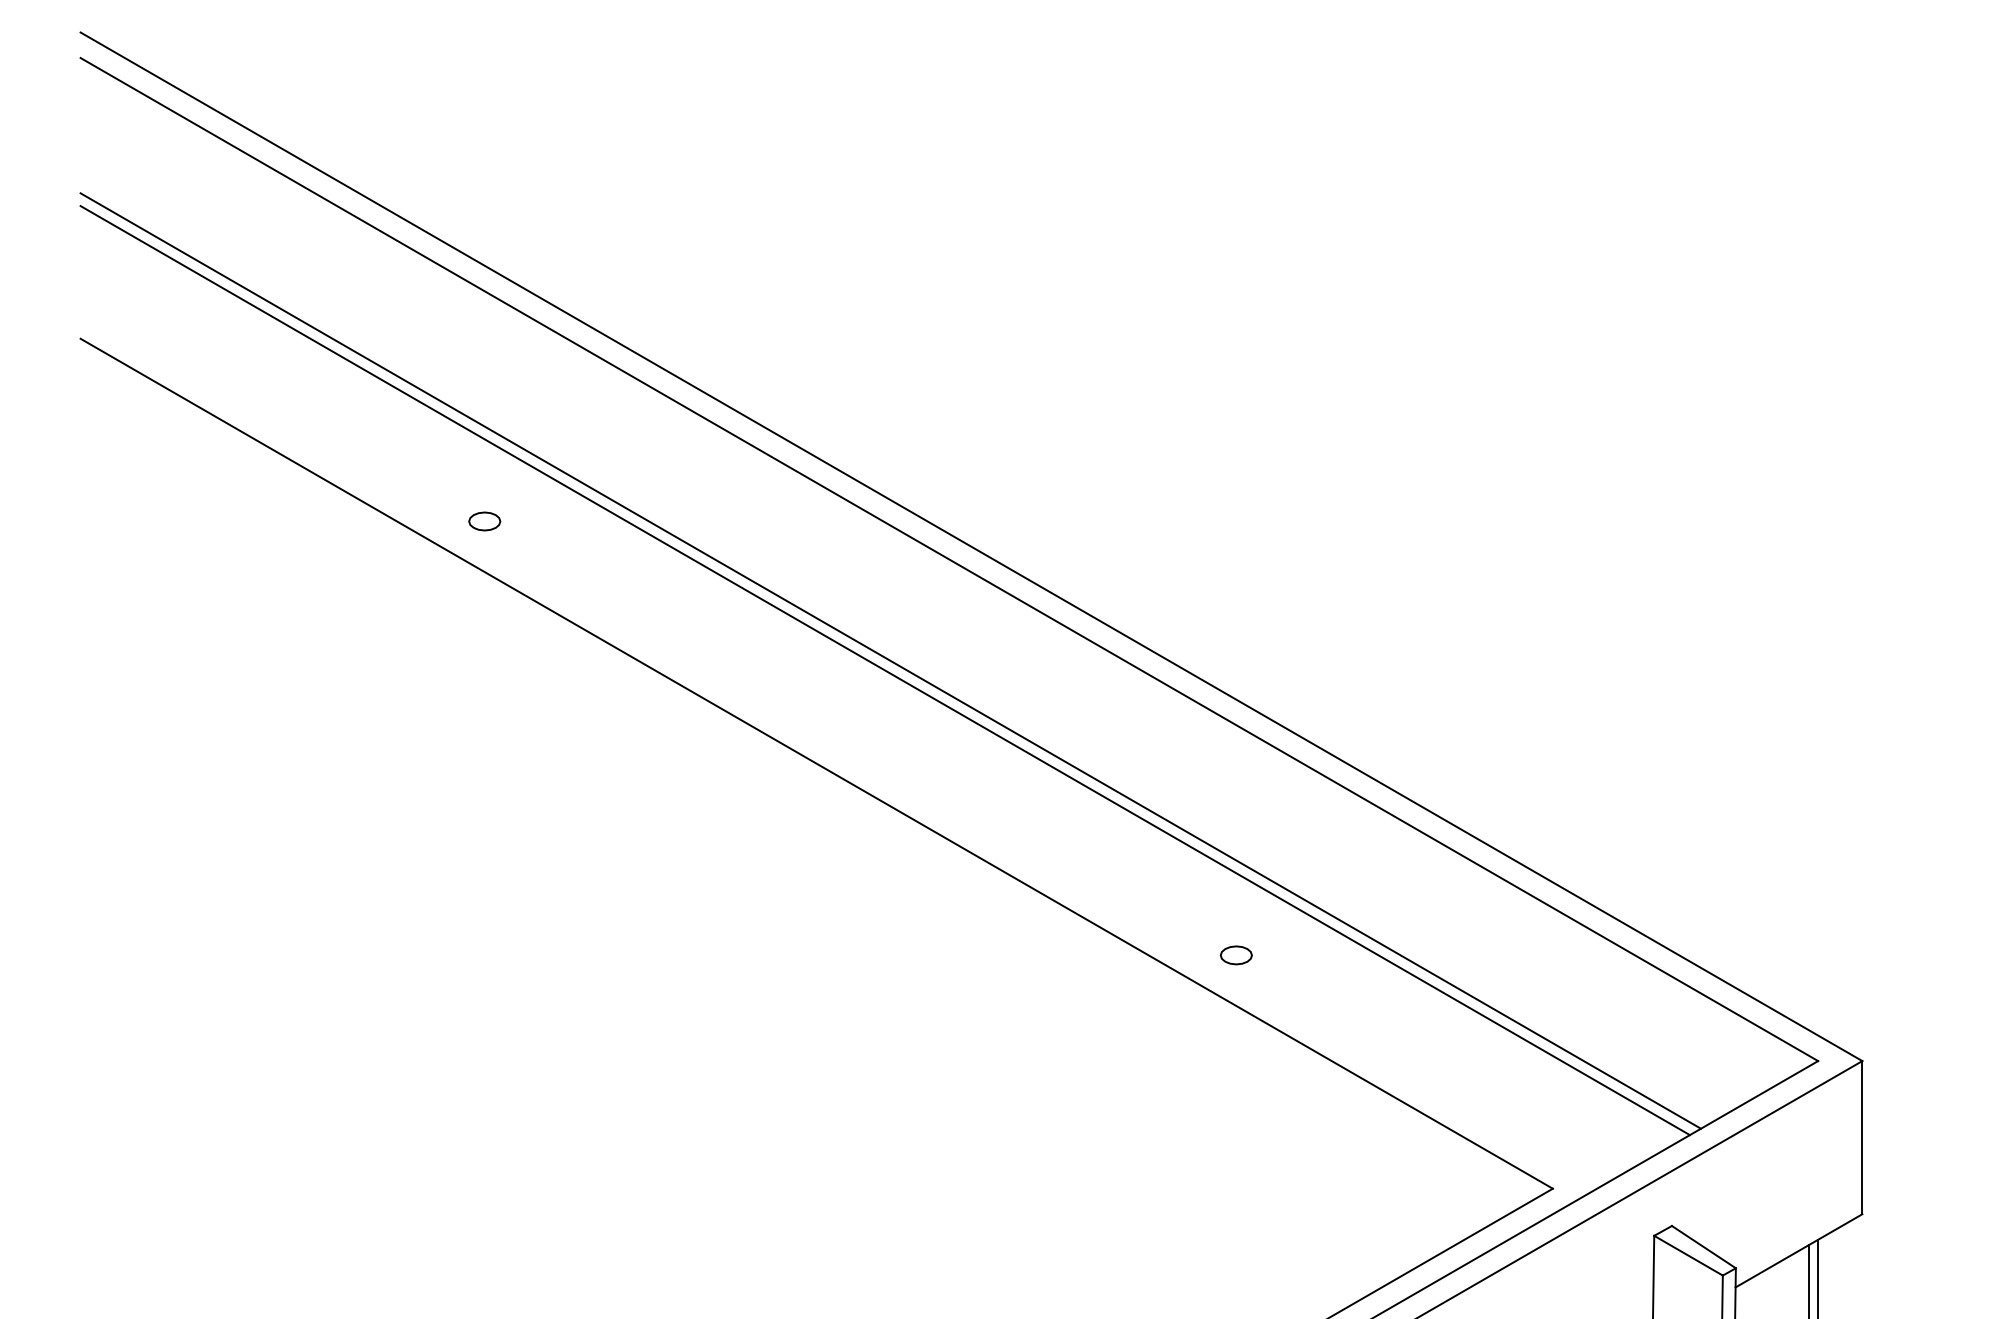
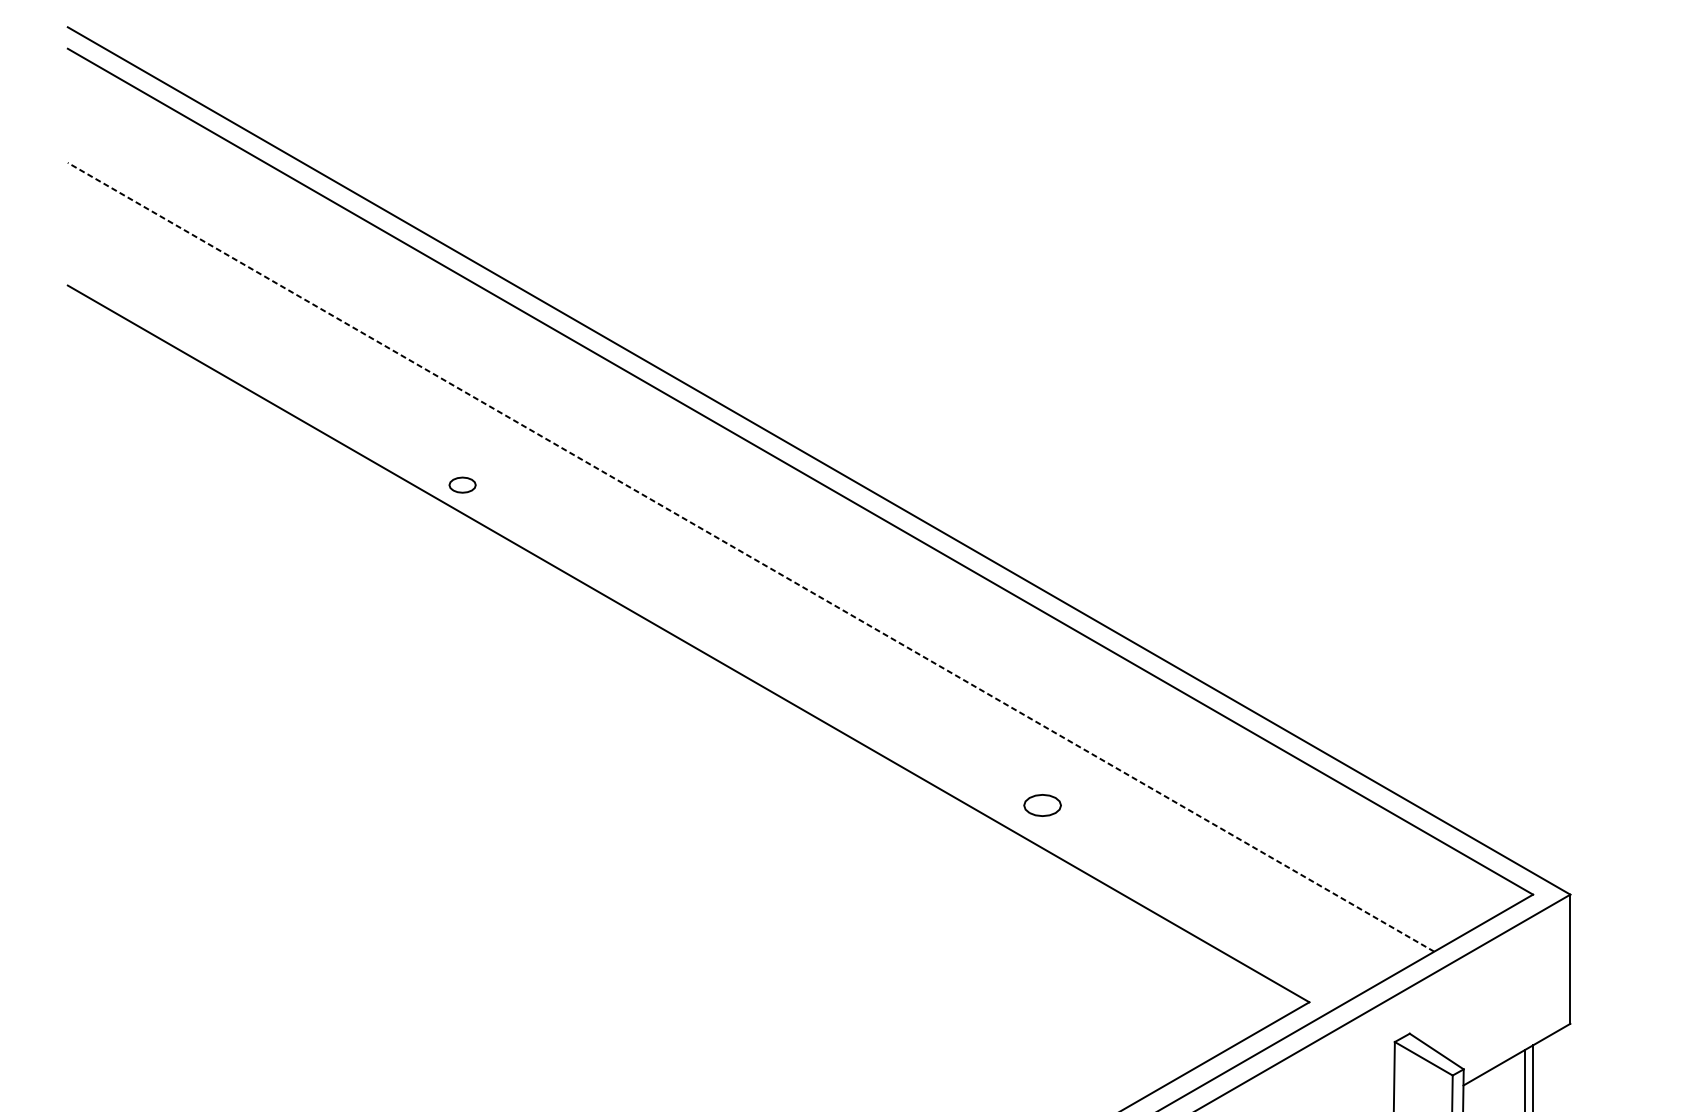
part: (484, 521) -> (462, 485), moved
line: (890, 660) -> (750, 556), solid -> dashed
line: (884, 670) -> (745, 565), removed
part: (1235, 955) -> (1041, 805), size x1.4

